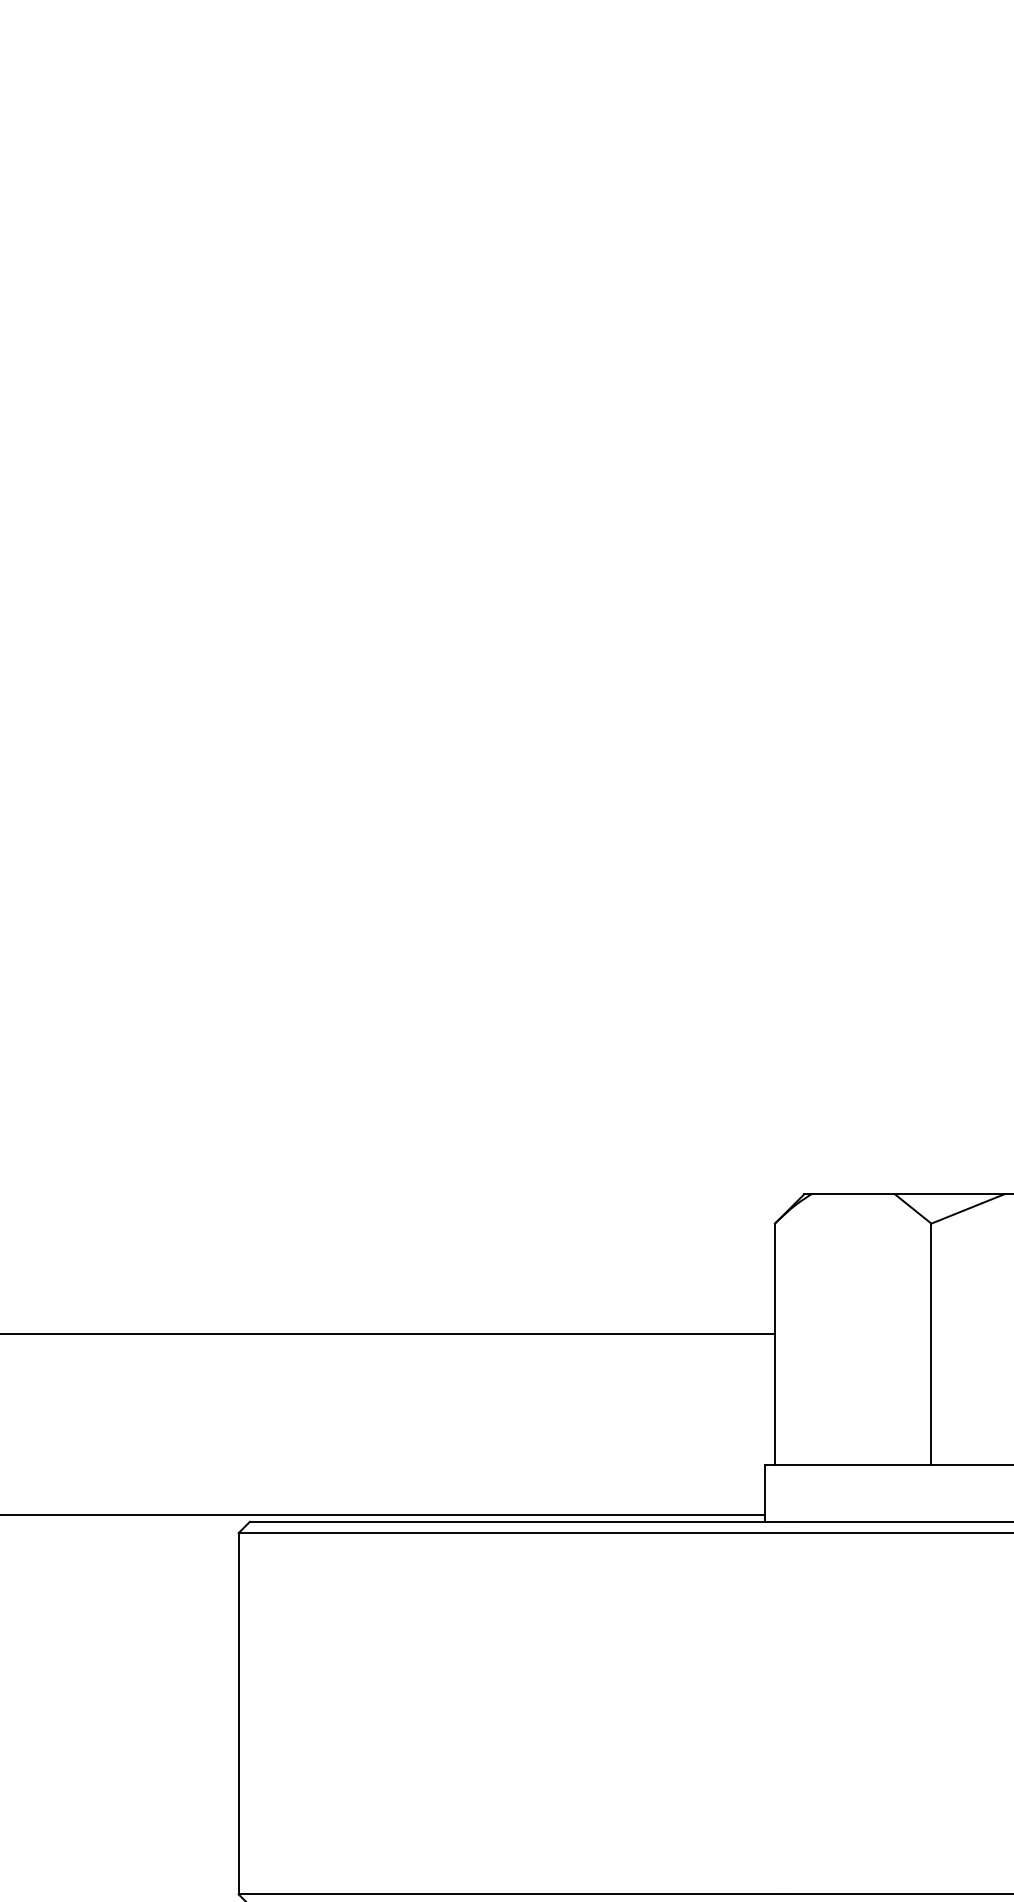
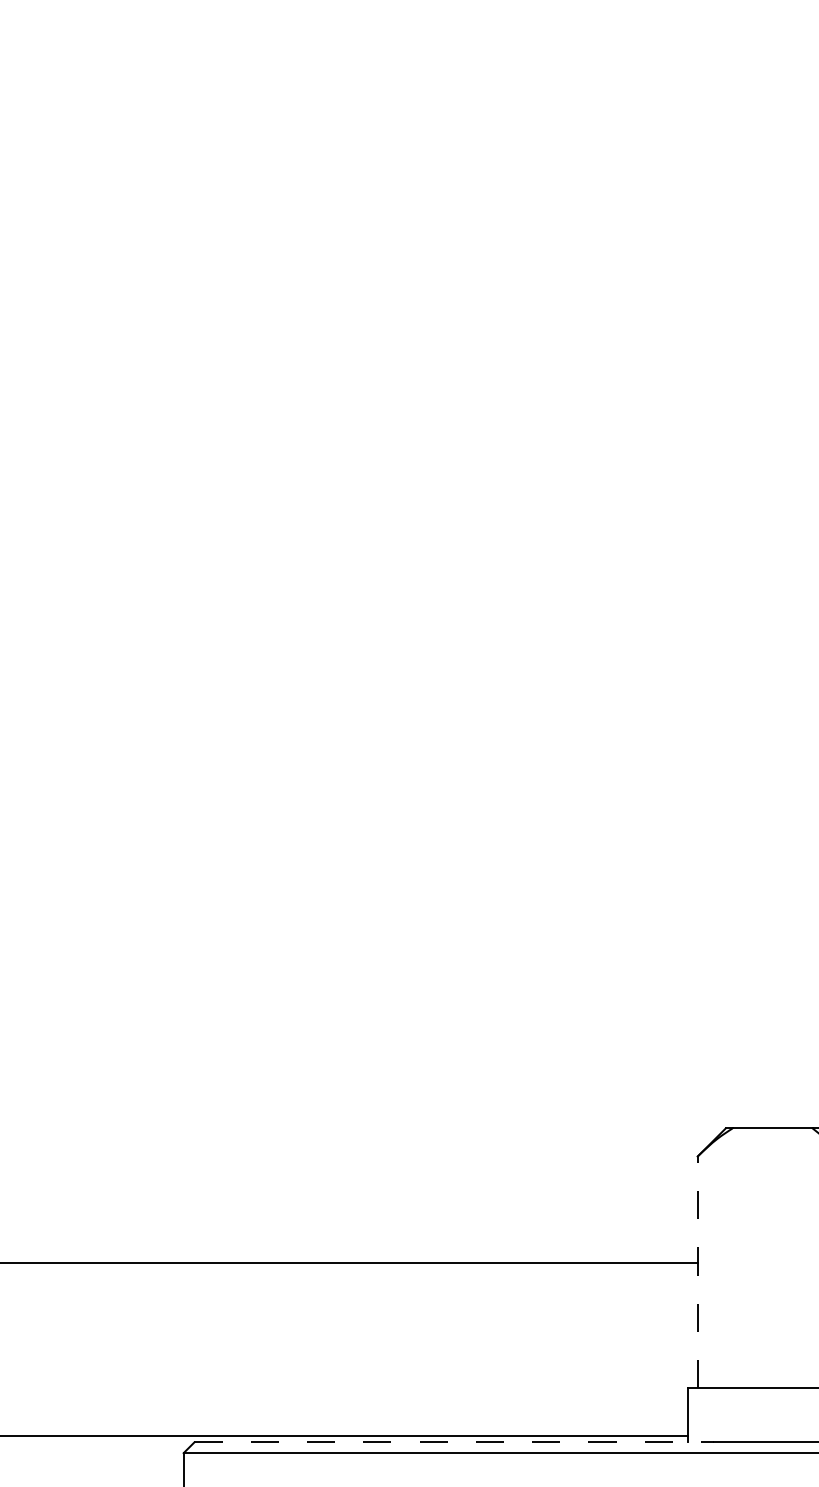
line: (774, 1344) -> (697, 1272), solid -> dashed
line: (521, 1521) -> (454, 1442), solid -> dashed

